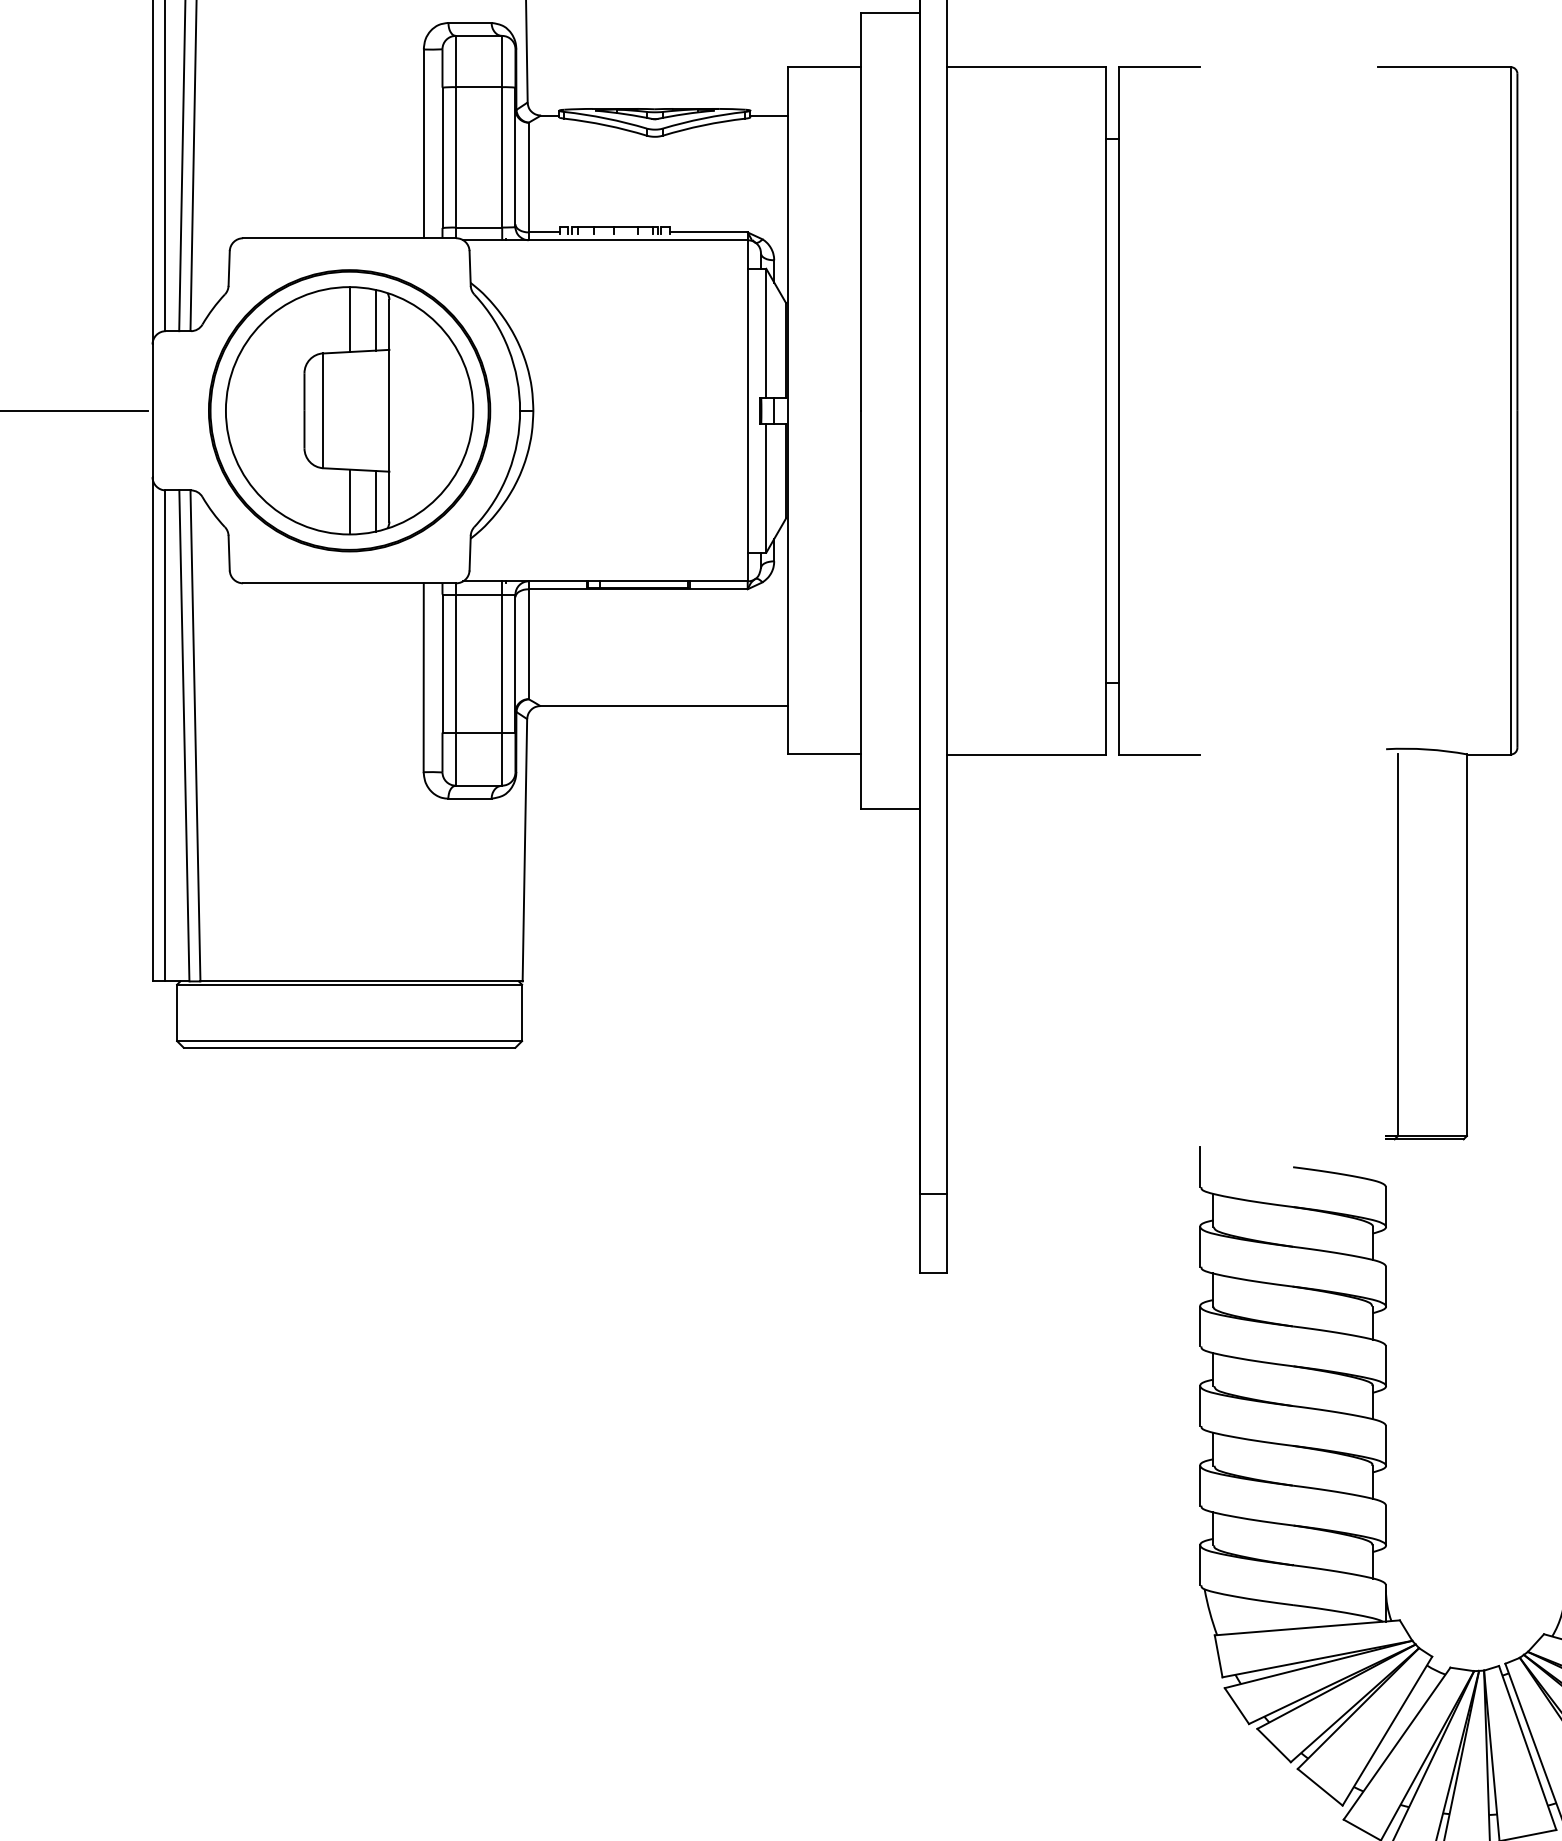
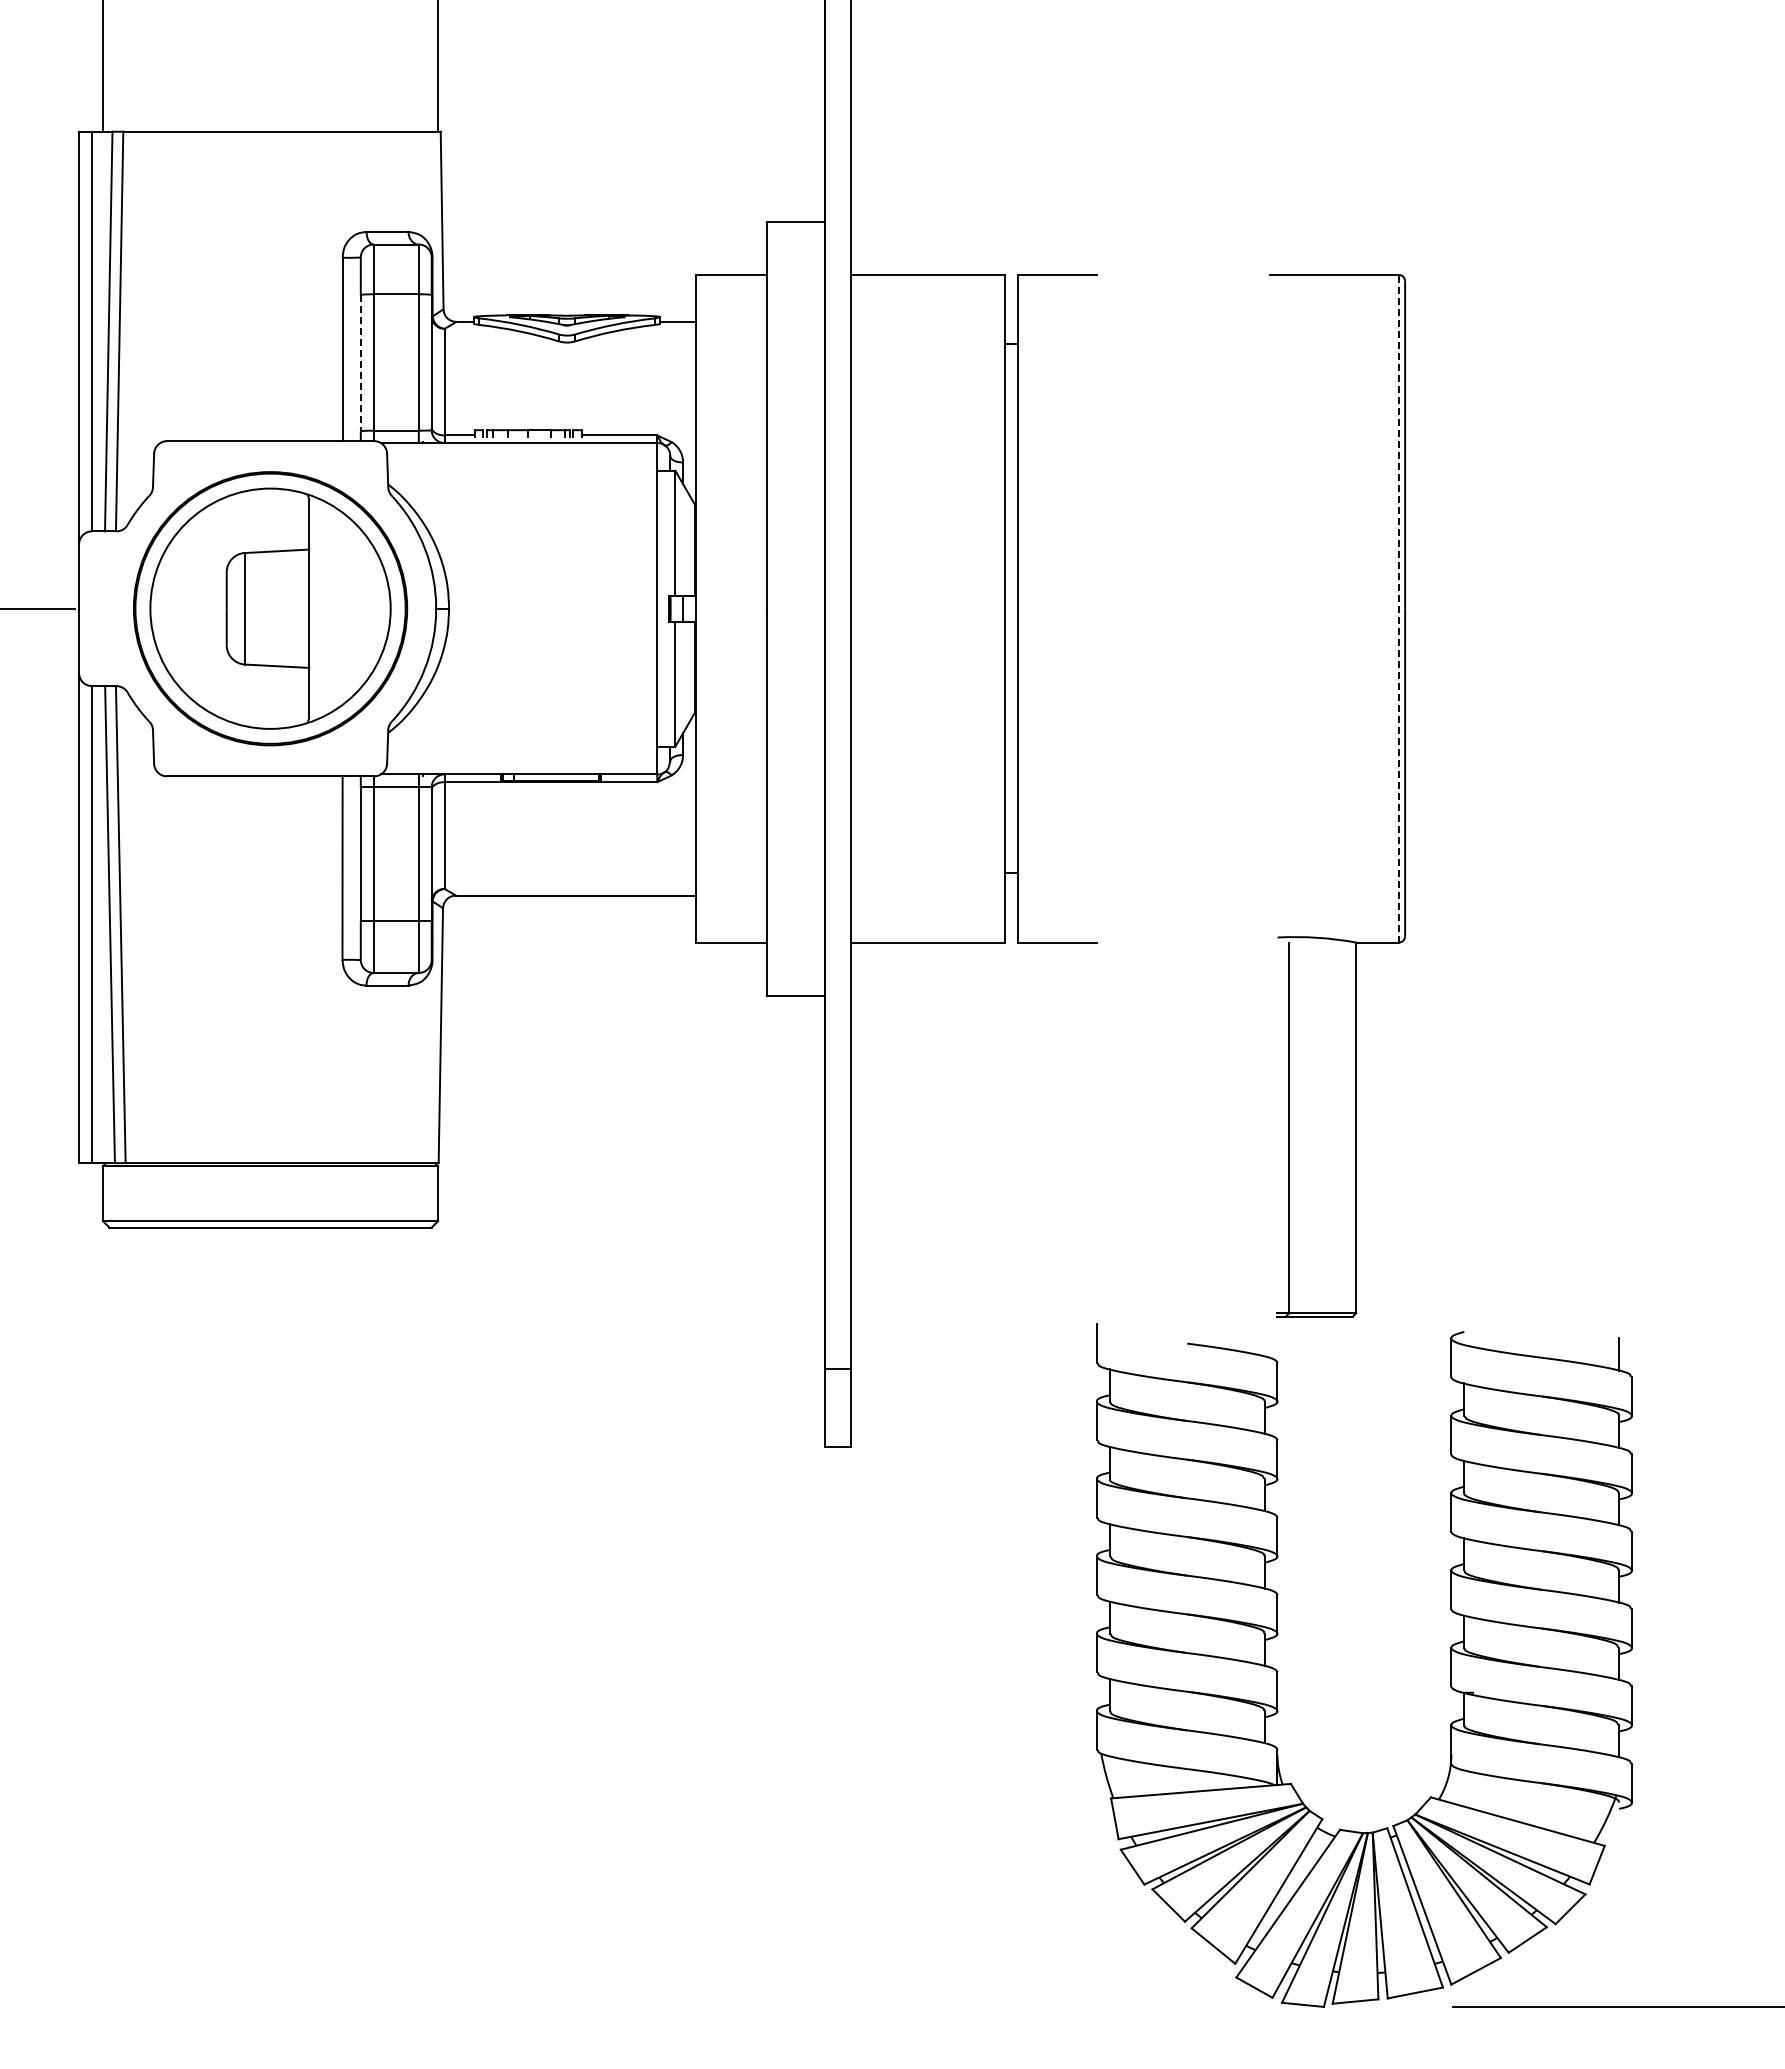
line: (442, 158) -> (360, 363), solid -> dashed
line: (349, 318) -> (270, 519), removed
line: (376, 319) -> (296, 520), removed
line: (1510, 410) -> (1398, 608), solid -> dashed
line: (349, 501) -> (270, 696), removed
line: (376, 501) -> (296, 696), removed

